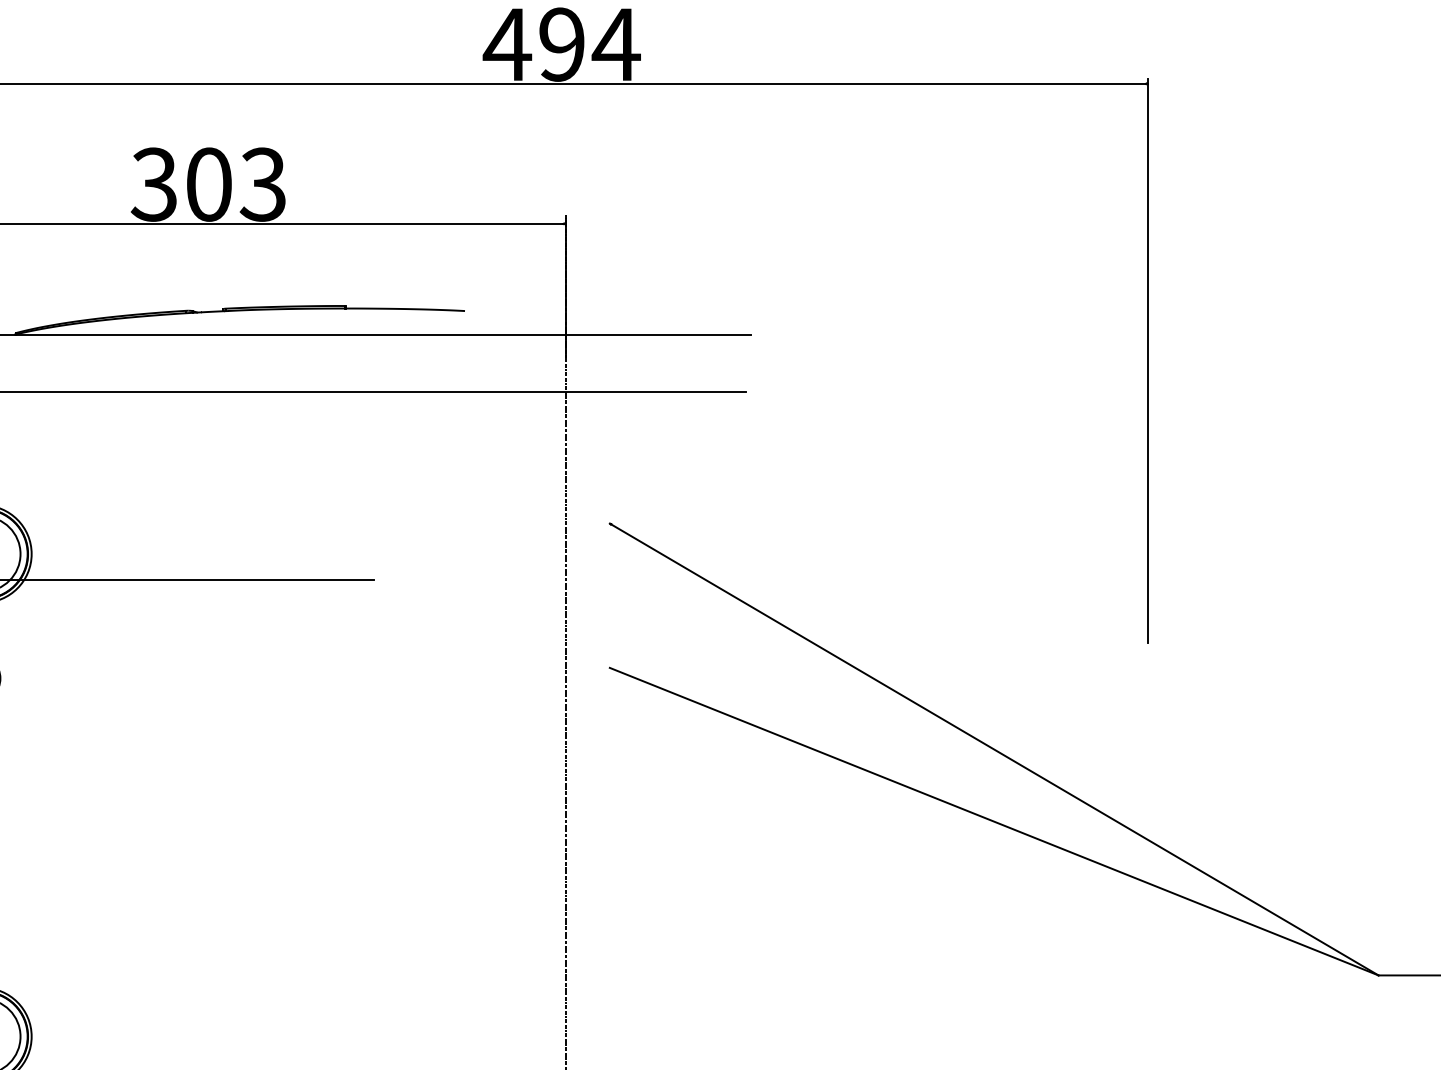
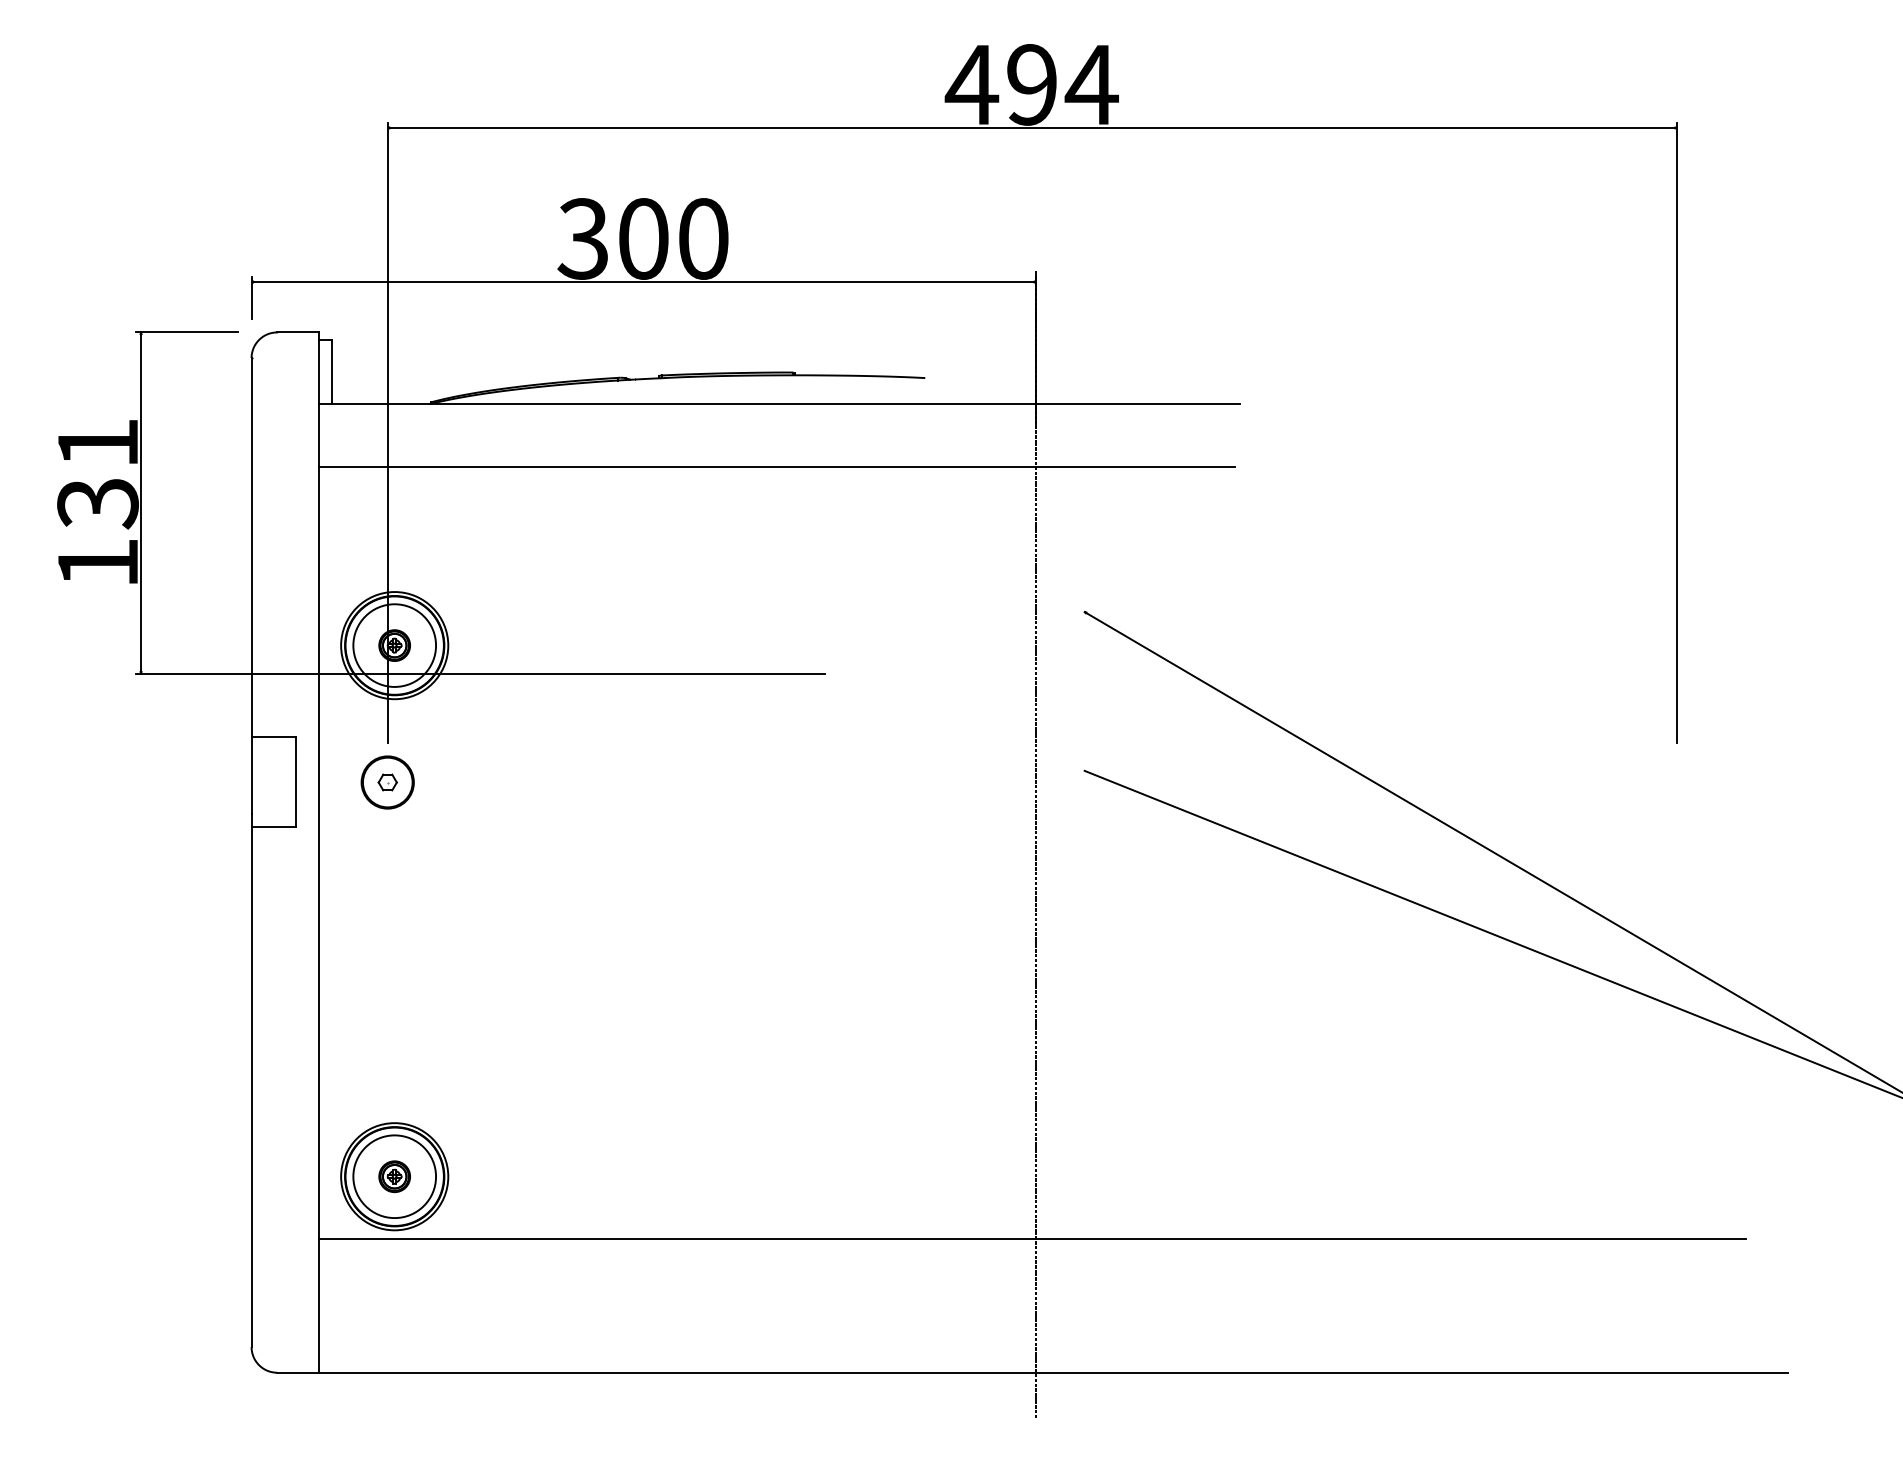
text: (262, 184) -> (702, 238), 303 -> 300

